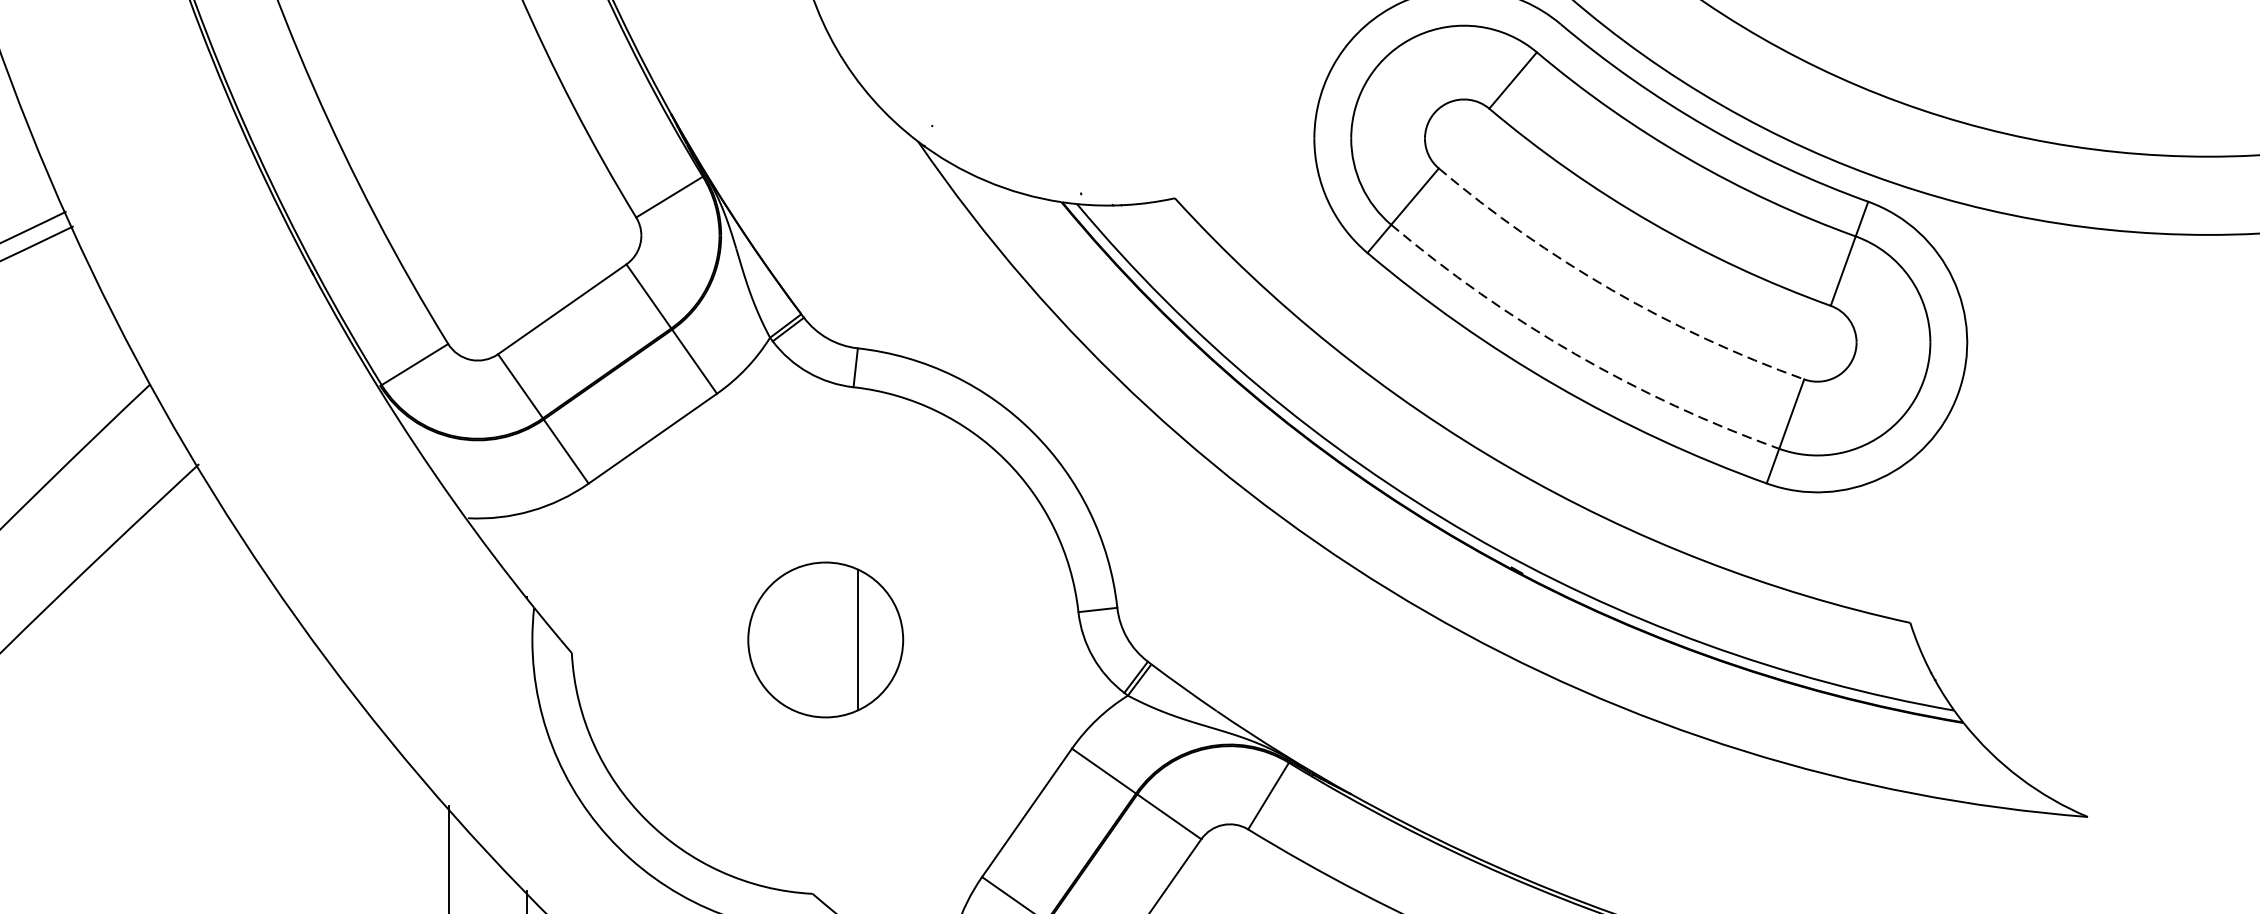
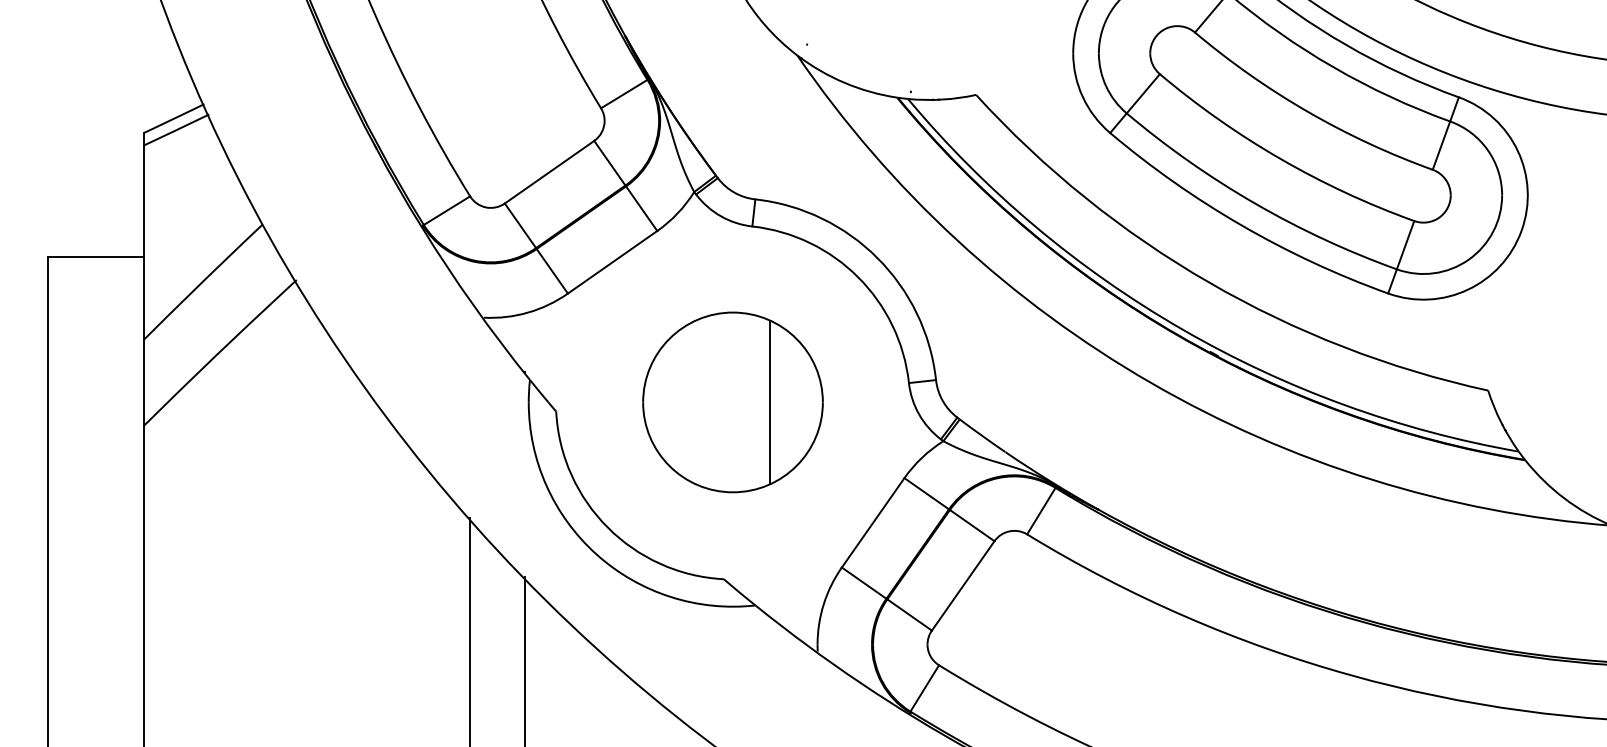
arc: (1612, 289) -> (1280, 158), dashed -> solid
arc: (1574, 354) -> (1254, 203), dashed -> solid
part: (825, 640) -> (732, 402), size x1.67

